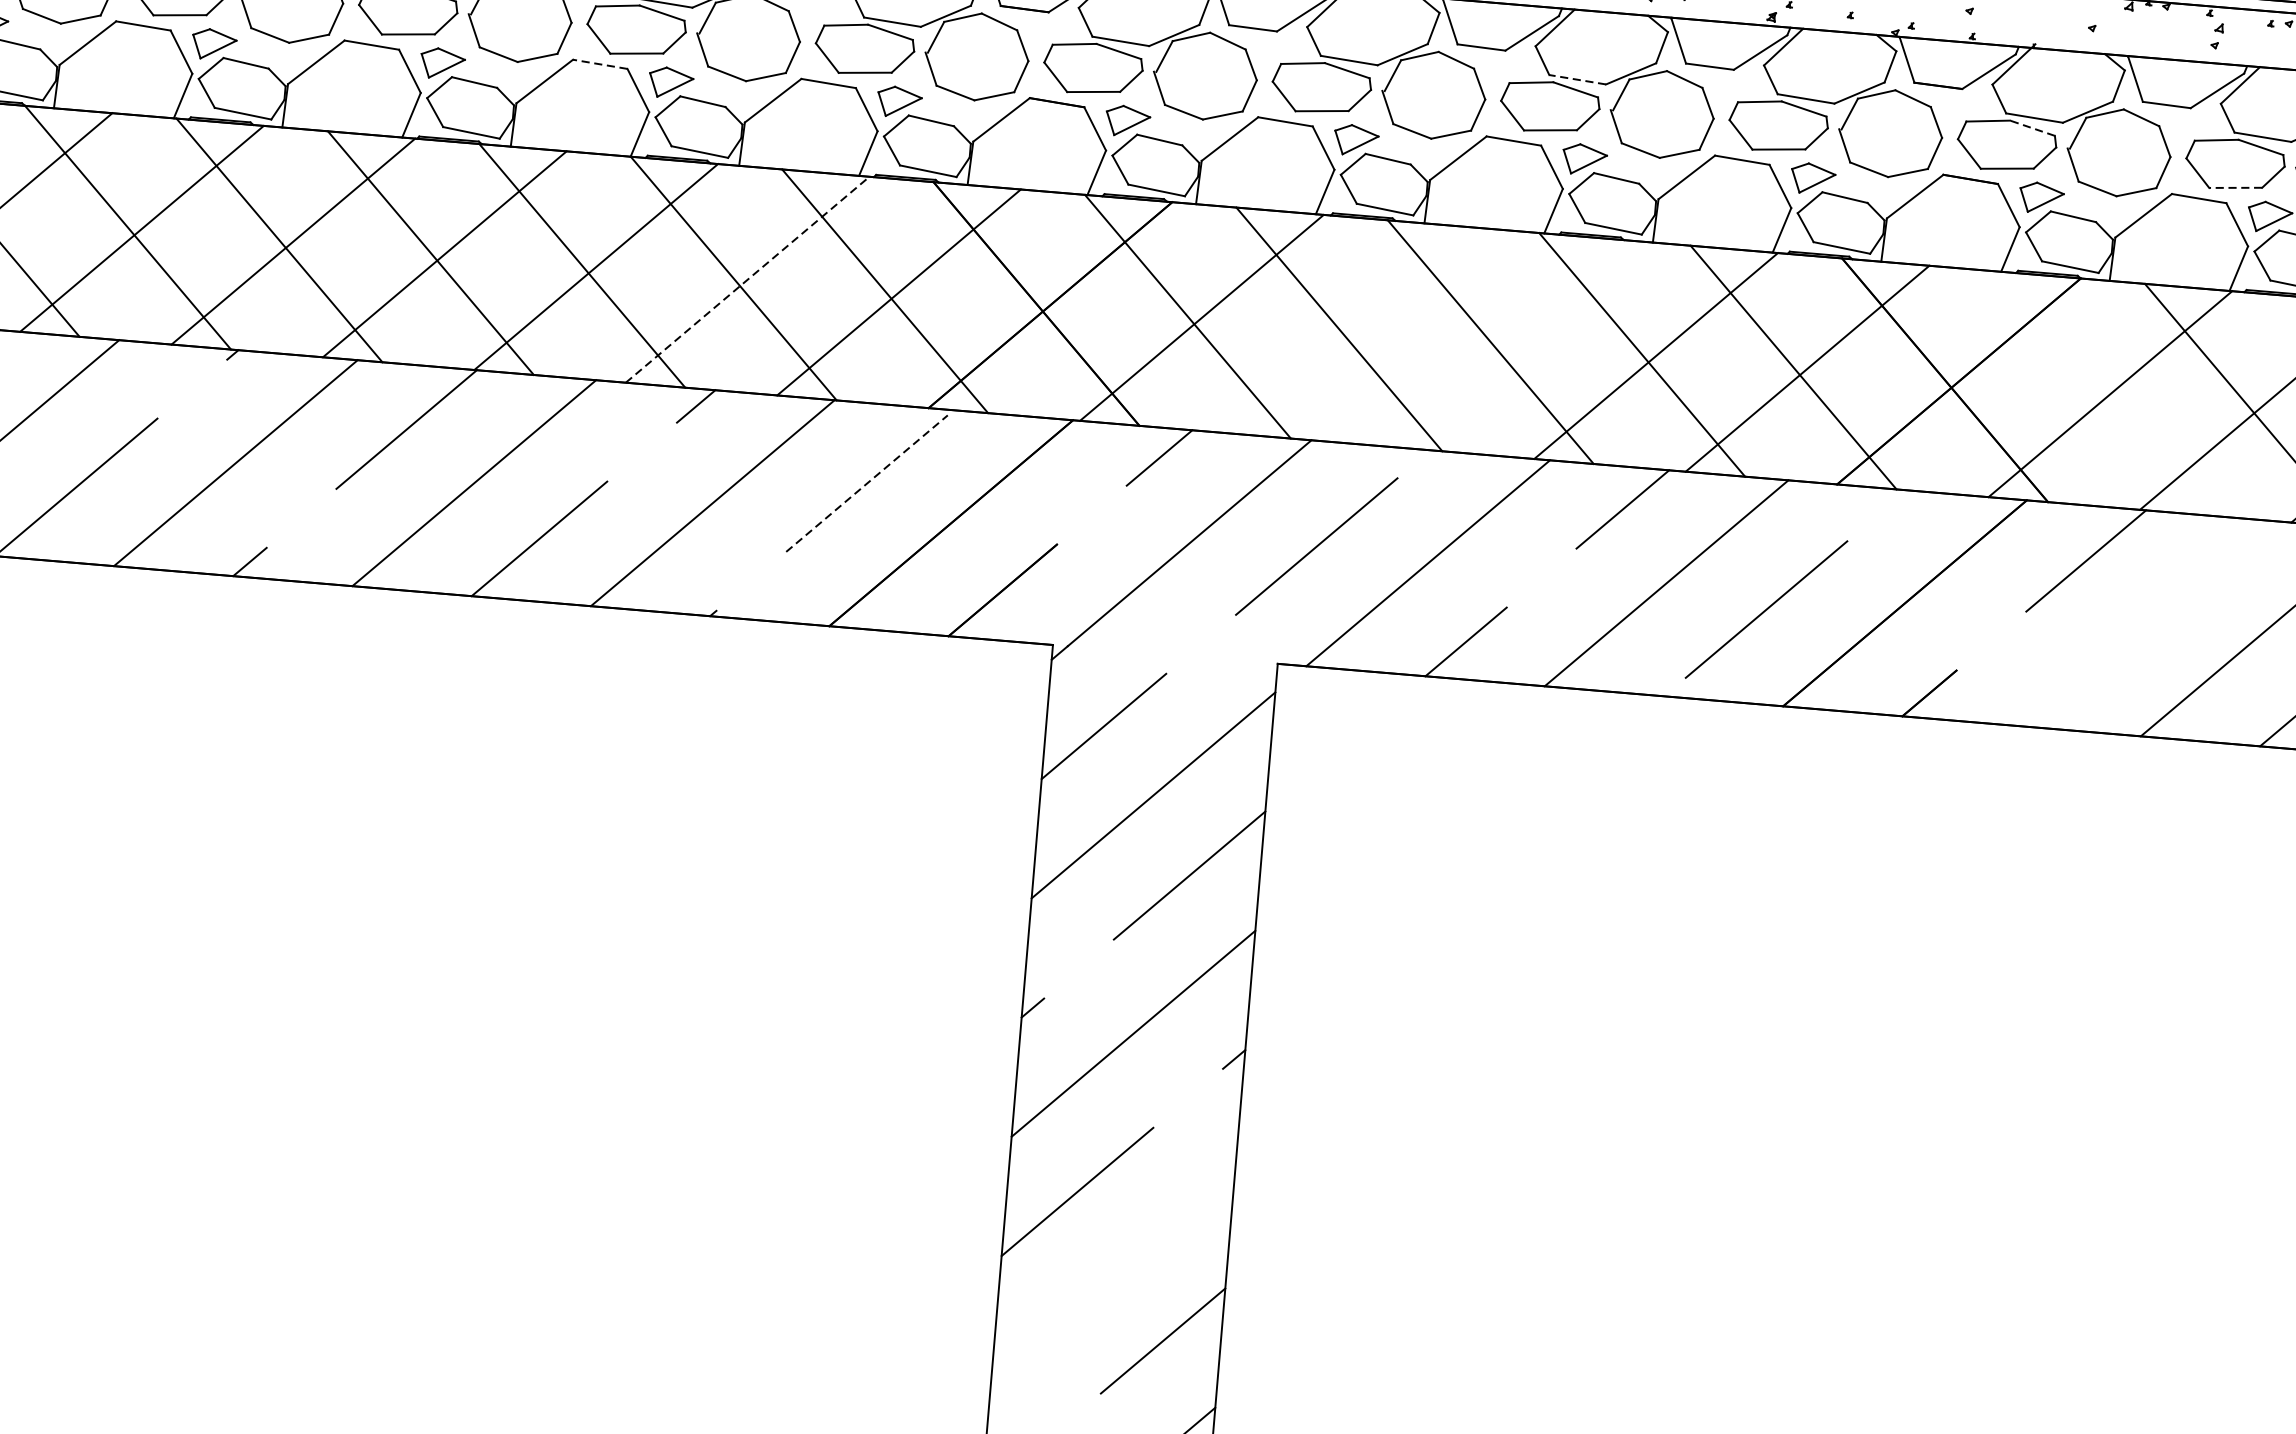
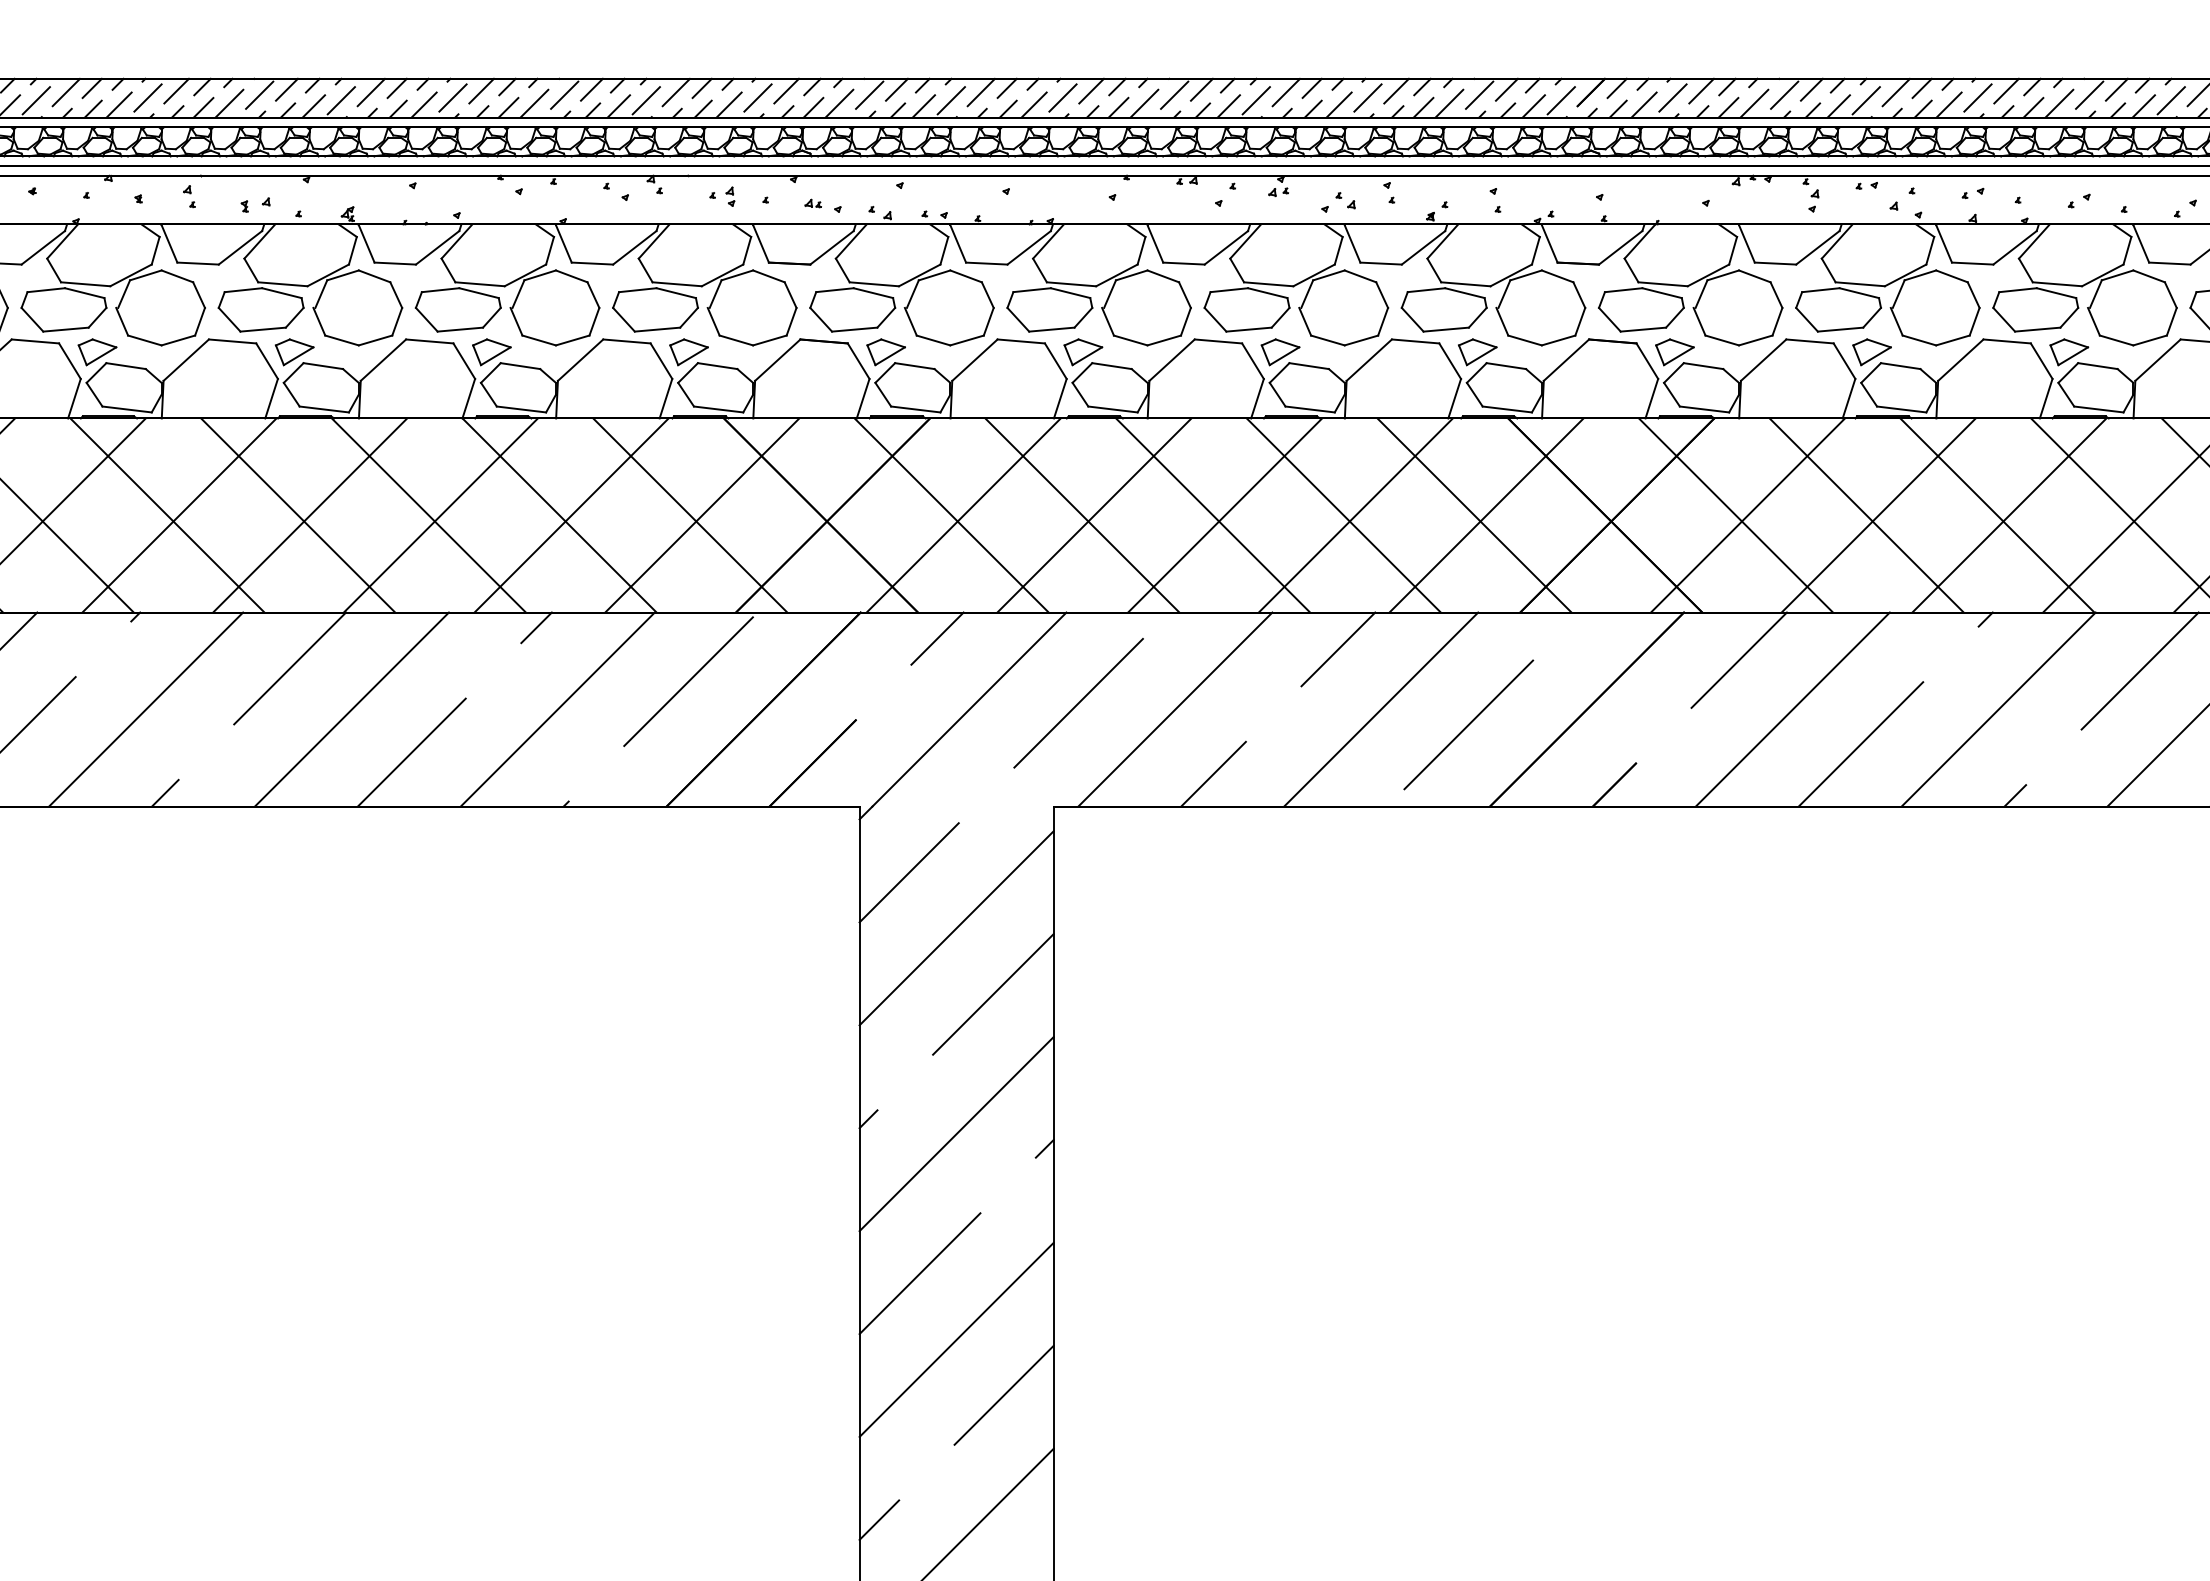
line: (599, 64) -> (429, 341), dashed -> solid
line: (1577, 79) -> (1268, 284), dashed -> solid
line: (2031, 128) -> (1661, 293), dashed -> solid
line: (2235, 187) -> (1840, 329), dashed -> solid
line: (747, 279) -> (571, 515), dashed -> solid
line: (1353, 330) -> (1094, 515), added
line: (1505, 343) -> (1225, 515), added
line: (2095, 392) -> (1735, 515), added
line: (866, 483) -> (688, 681), dashed -> solid
line: (2143, 623) -> (1792, 709), added
line: (1113, 1271) -> (956, 1339), added

